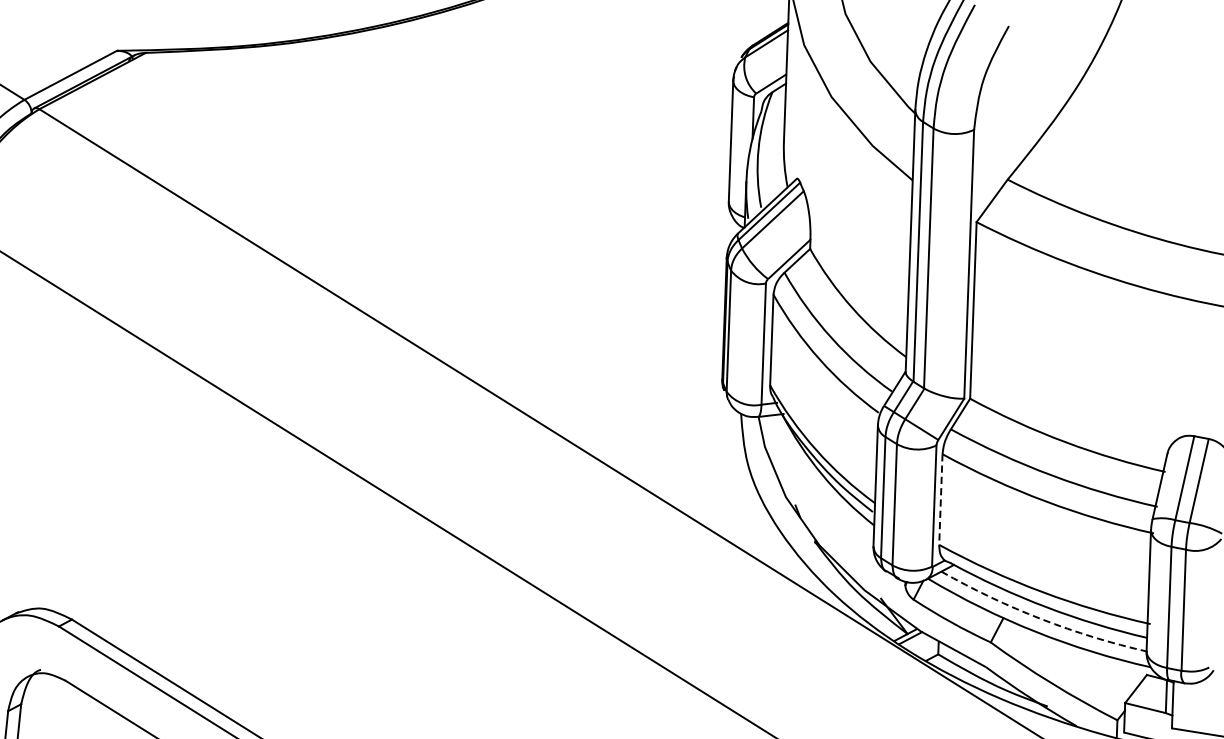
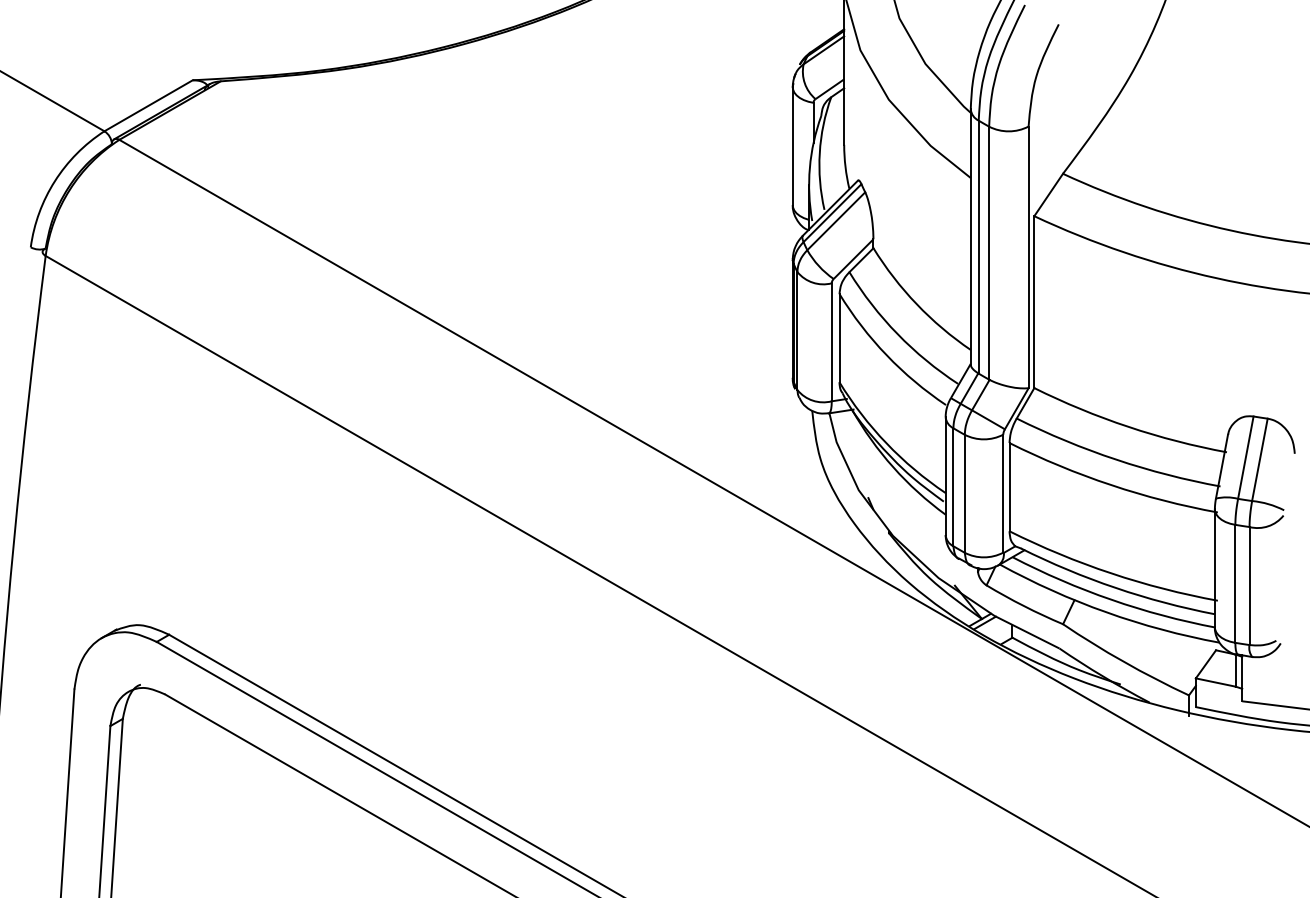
line: (940, 499) -> (1009, 487), dashed -> solid
arc: (1041, 618) -> (1111, 599), dashed -> solid

